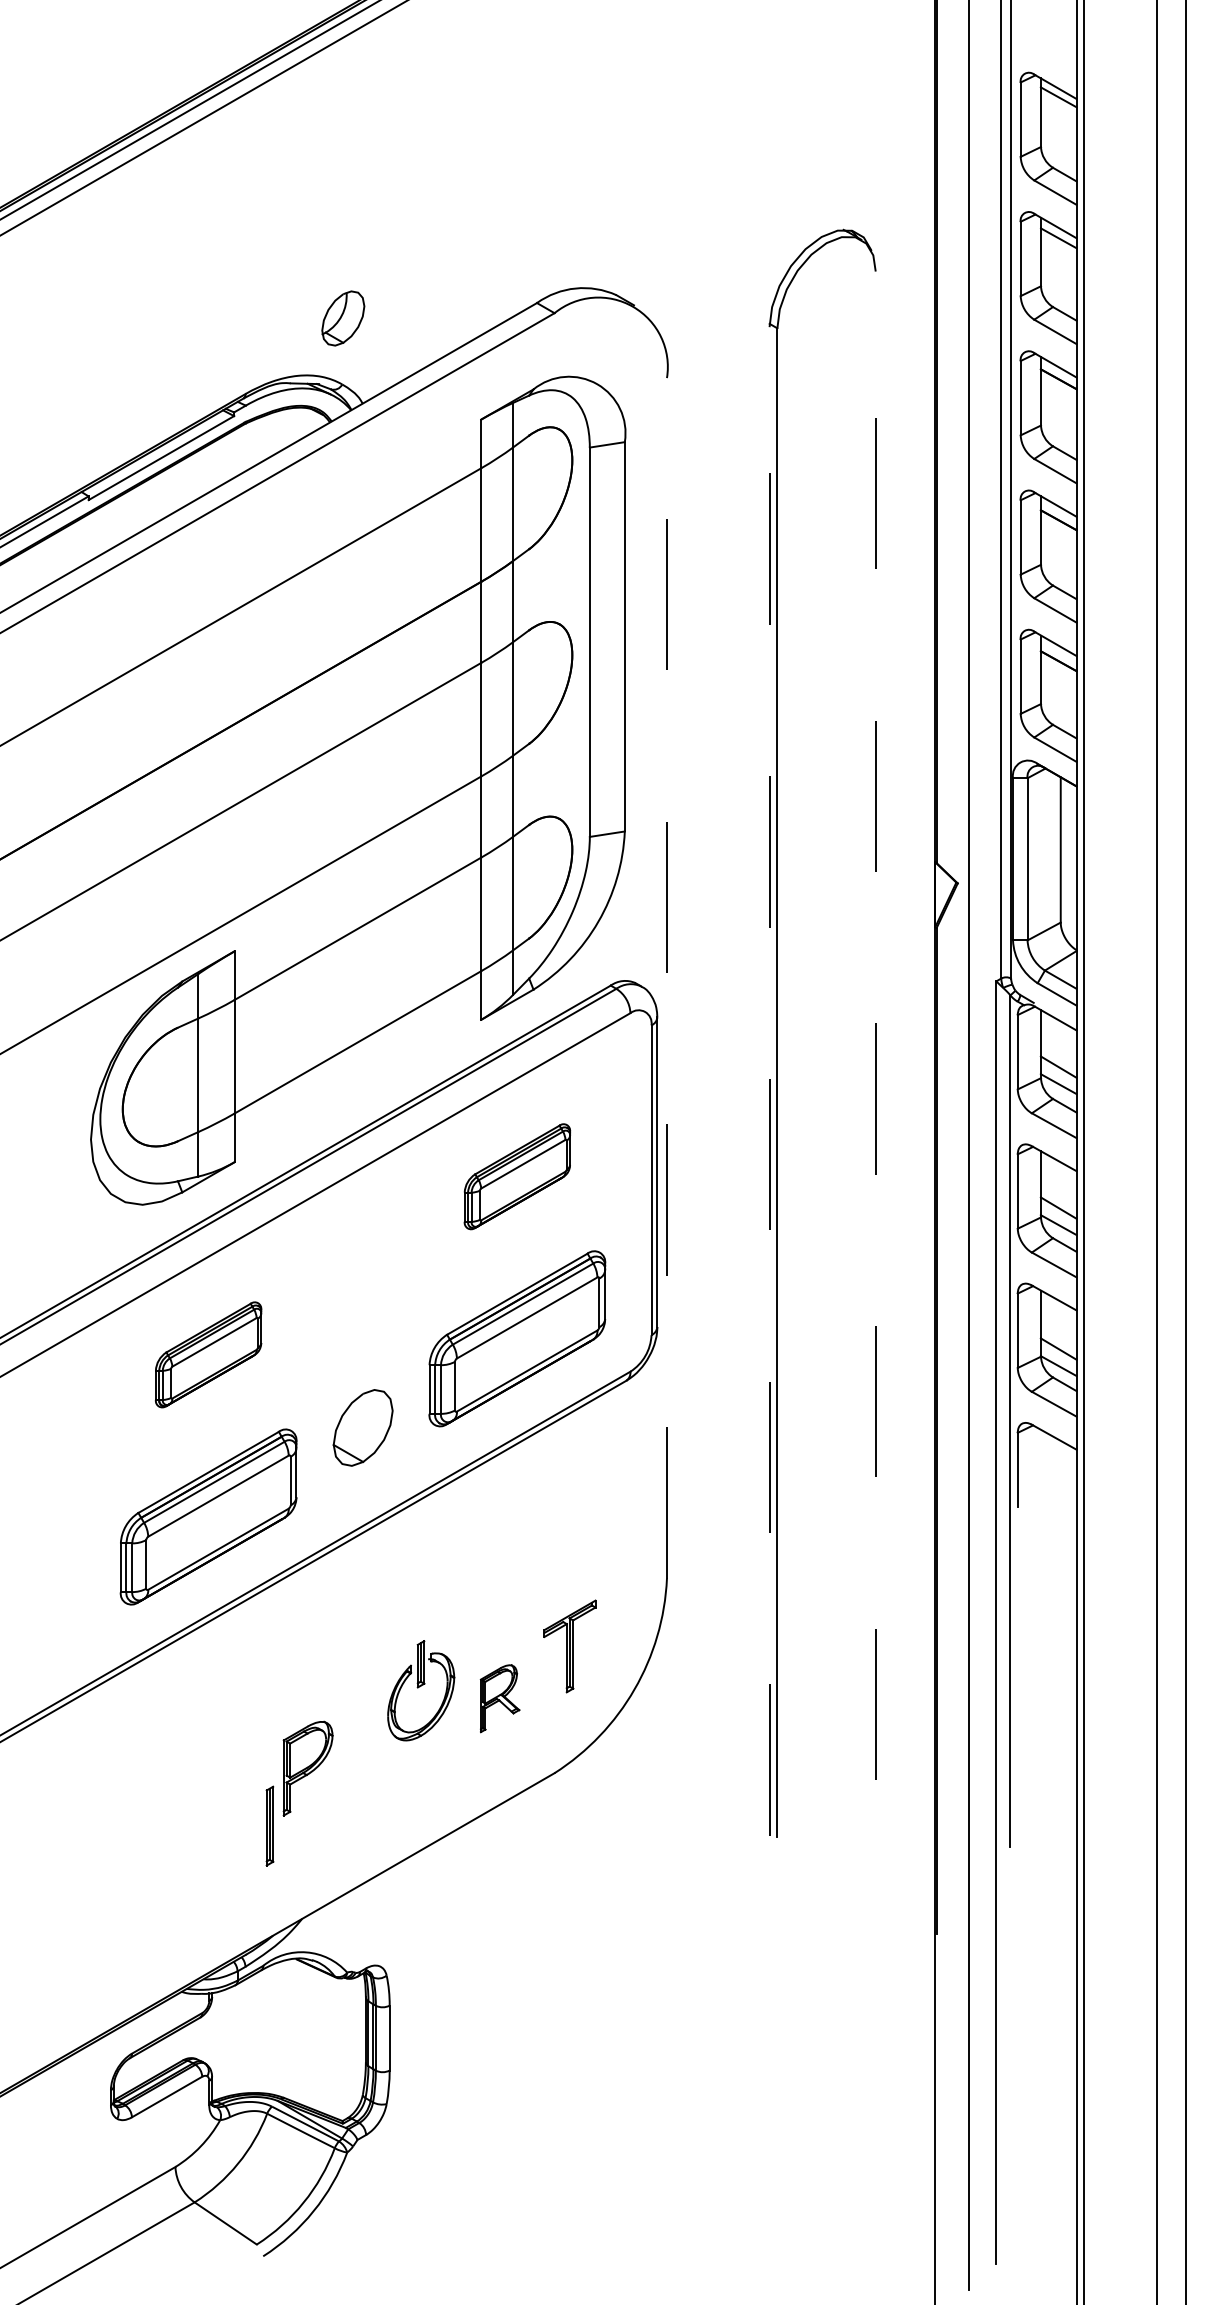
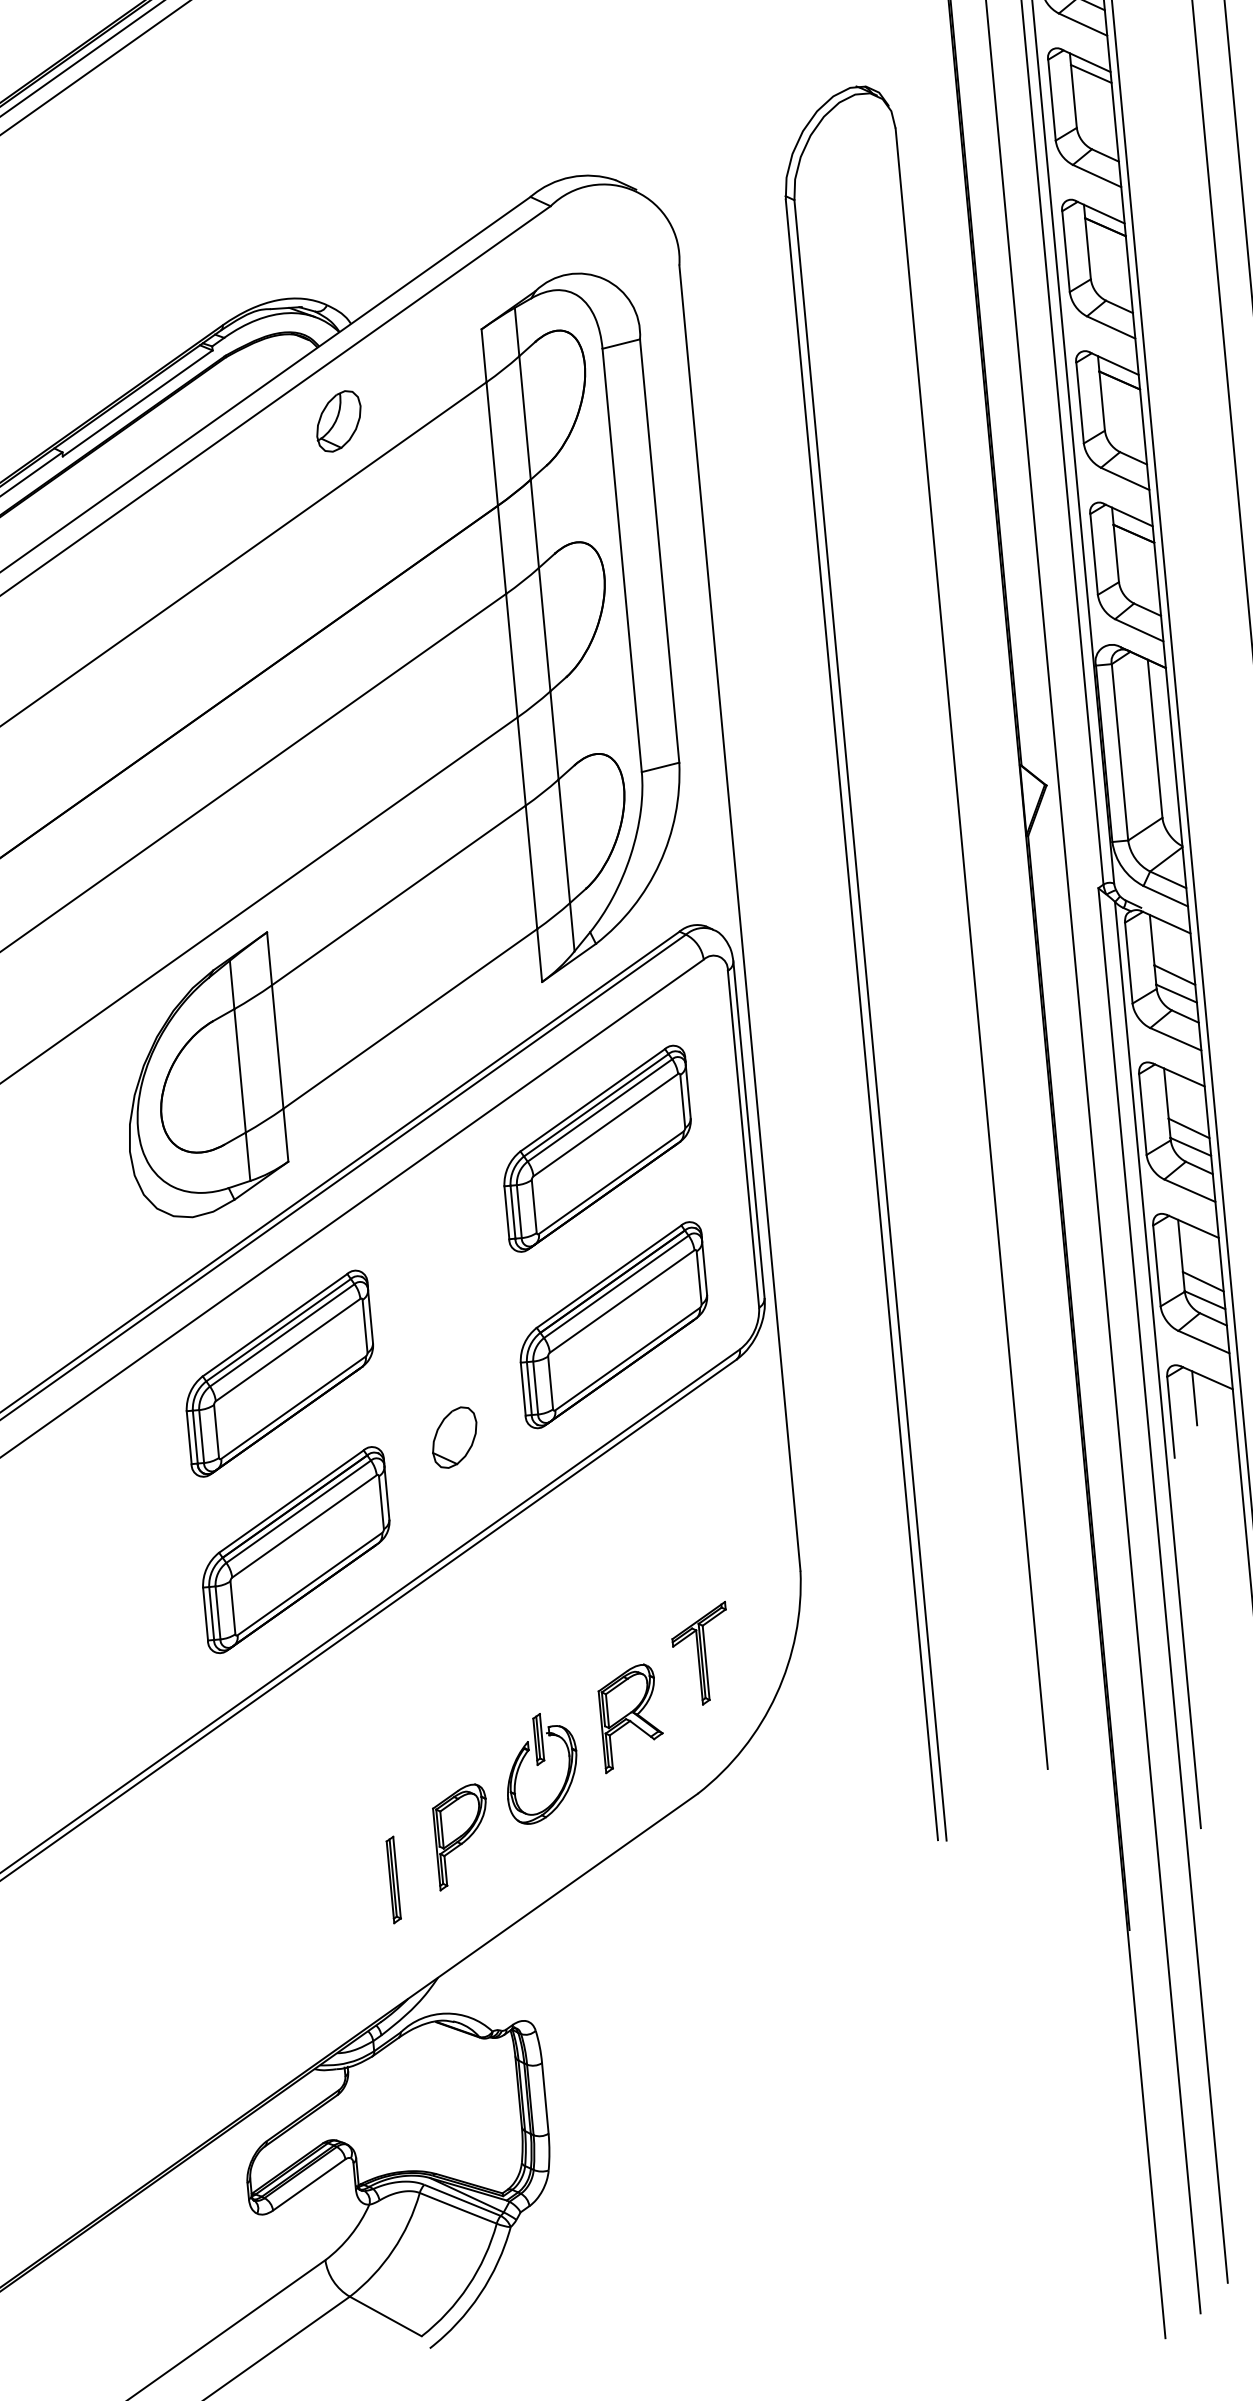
part: (343, 318) -> (339, 421), moved
line: (666, 977) -> (739, 917), dashed -> solid
line: (875, 1025) -> (971, 948), dashed -> solid
line: (769, 1081) -> (861, 1019), dashed -> solid
part: (517, 1176) -> (597, 1148), size x1.67
part: (208, 1354) -> (279, 1373), size x1.67
part: (362, 1427) -> (454, 1437), size x0.71
line: (1041, 1454) -> (1195, 1398), added
part: (421, 1690) -> (541, 1767), moved
part: (499, 1698) -> (630, 1718), size x1.43
part: (307, 1768) -> (461, 1836), moved

